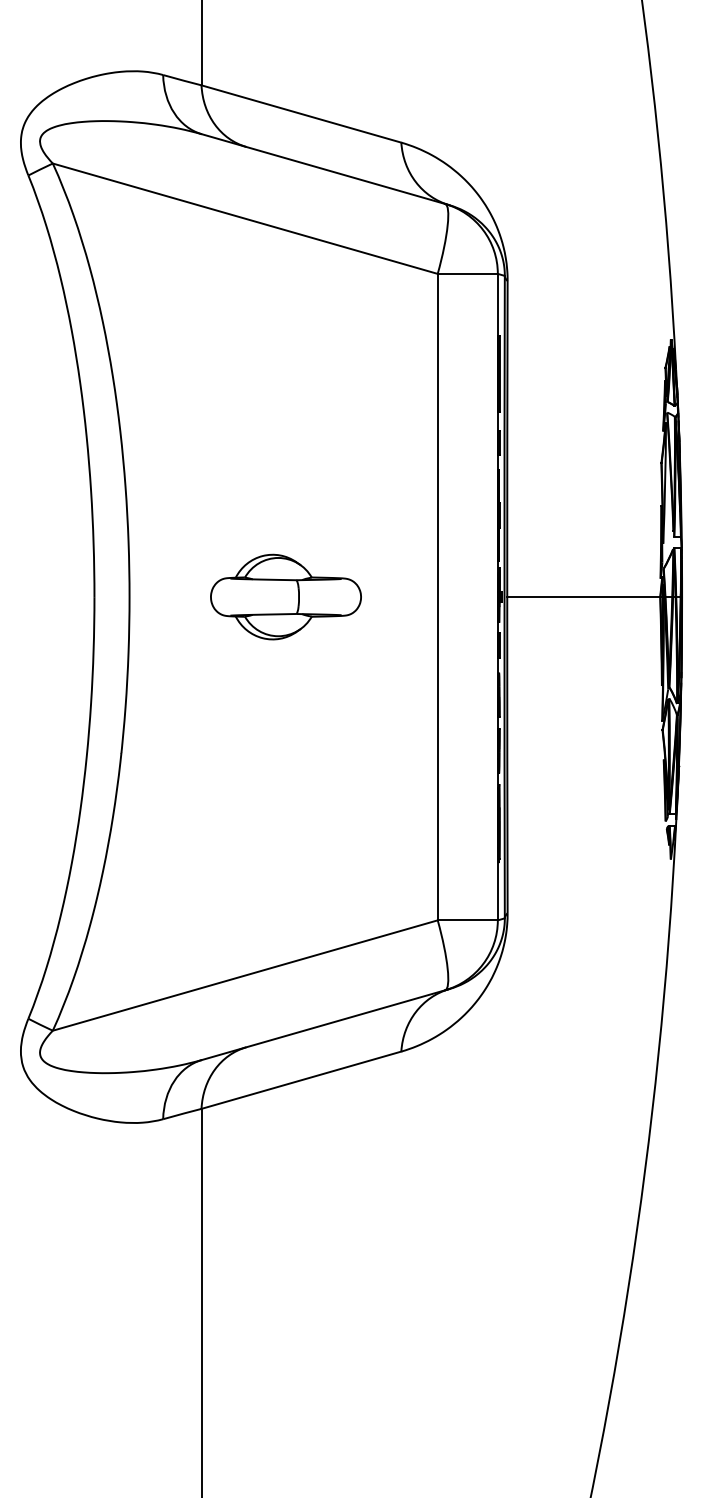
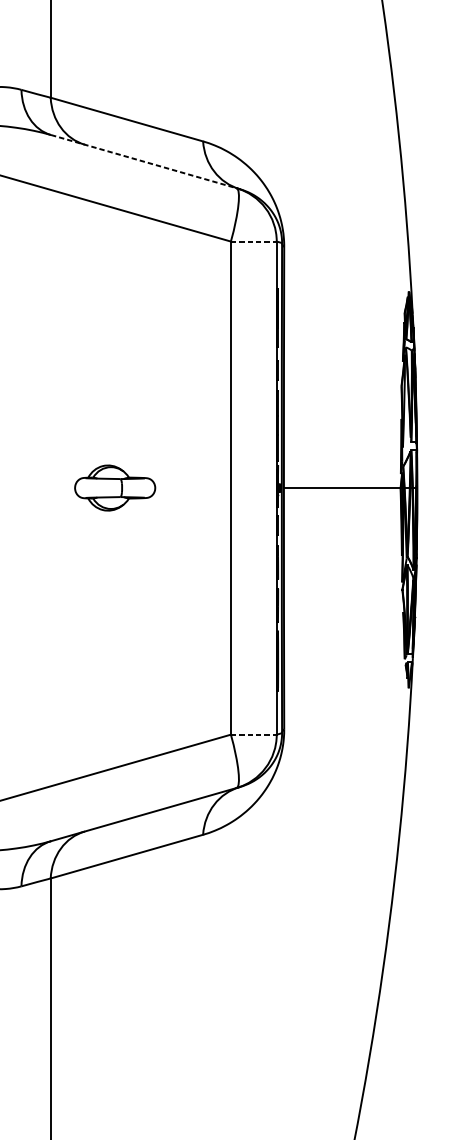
line: (323, 169) -> (143, 161), solid -> dashed
line: (468, 273) -> (254, 241), solid -> dashed
part: (285, 596) -> (114, 487), size x0.7
line: (468, 920) -> (254, 734), solid -> dashed

